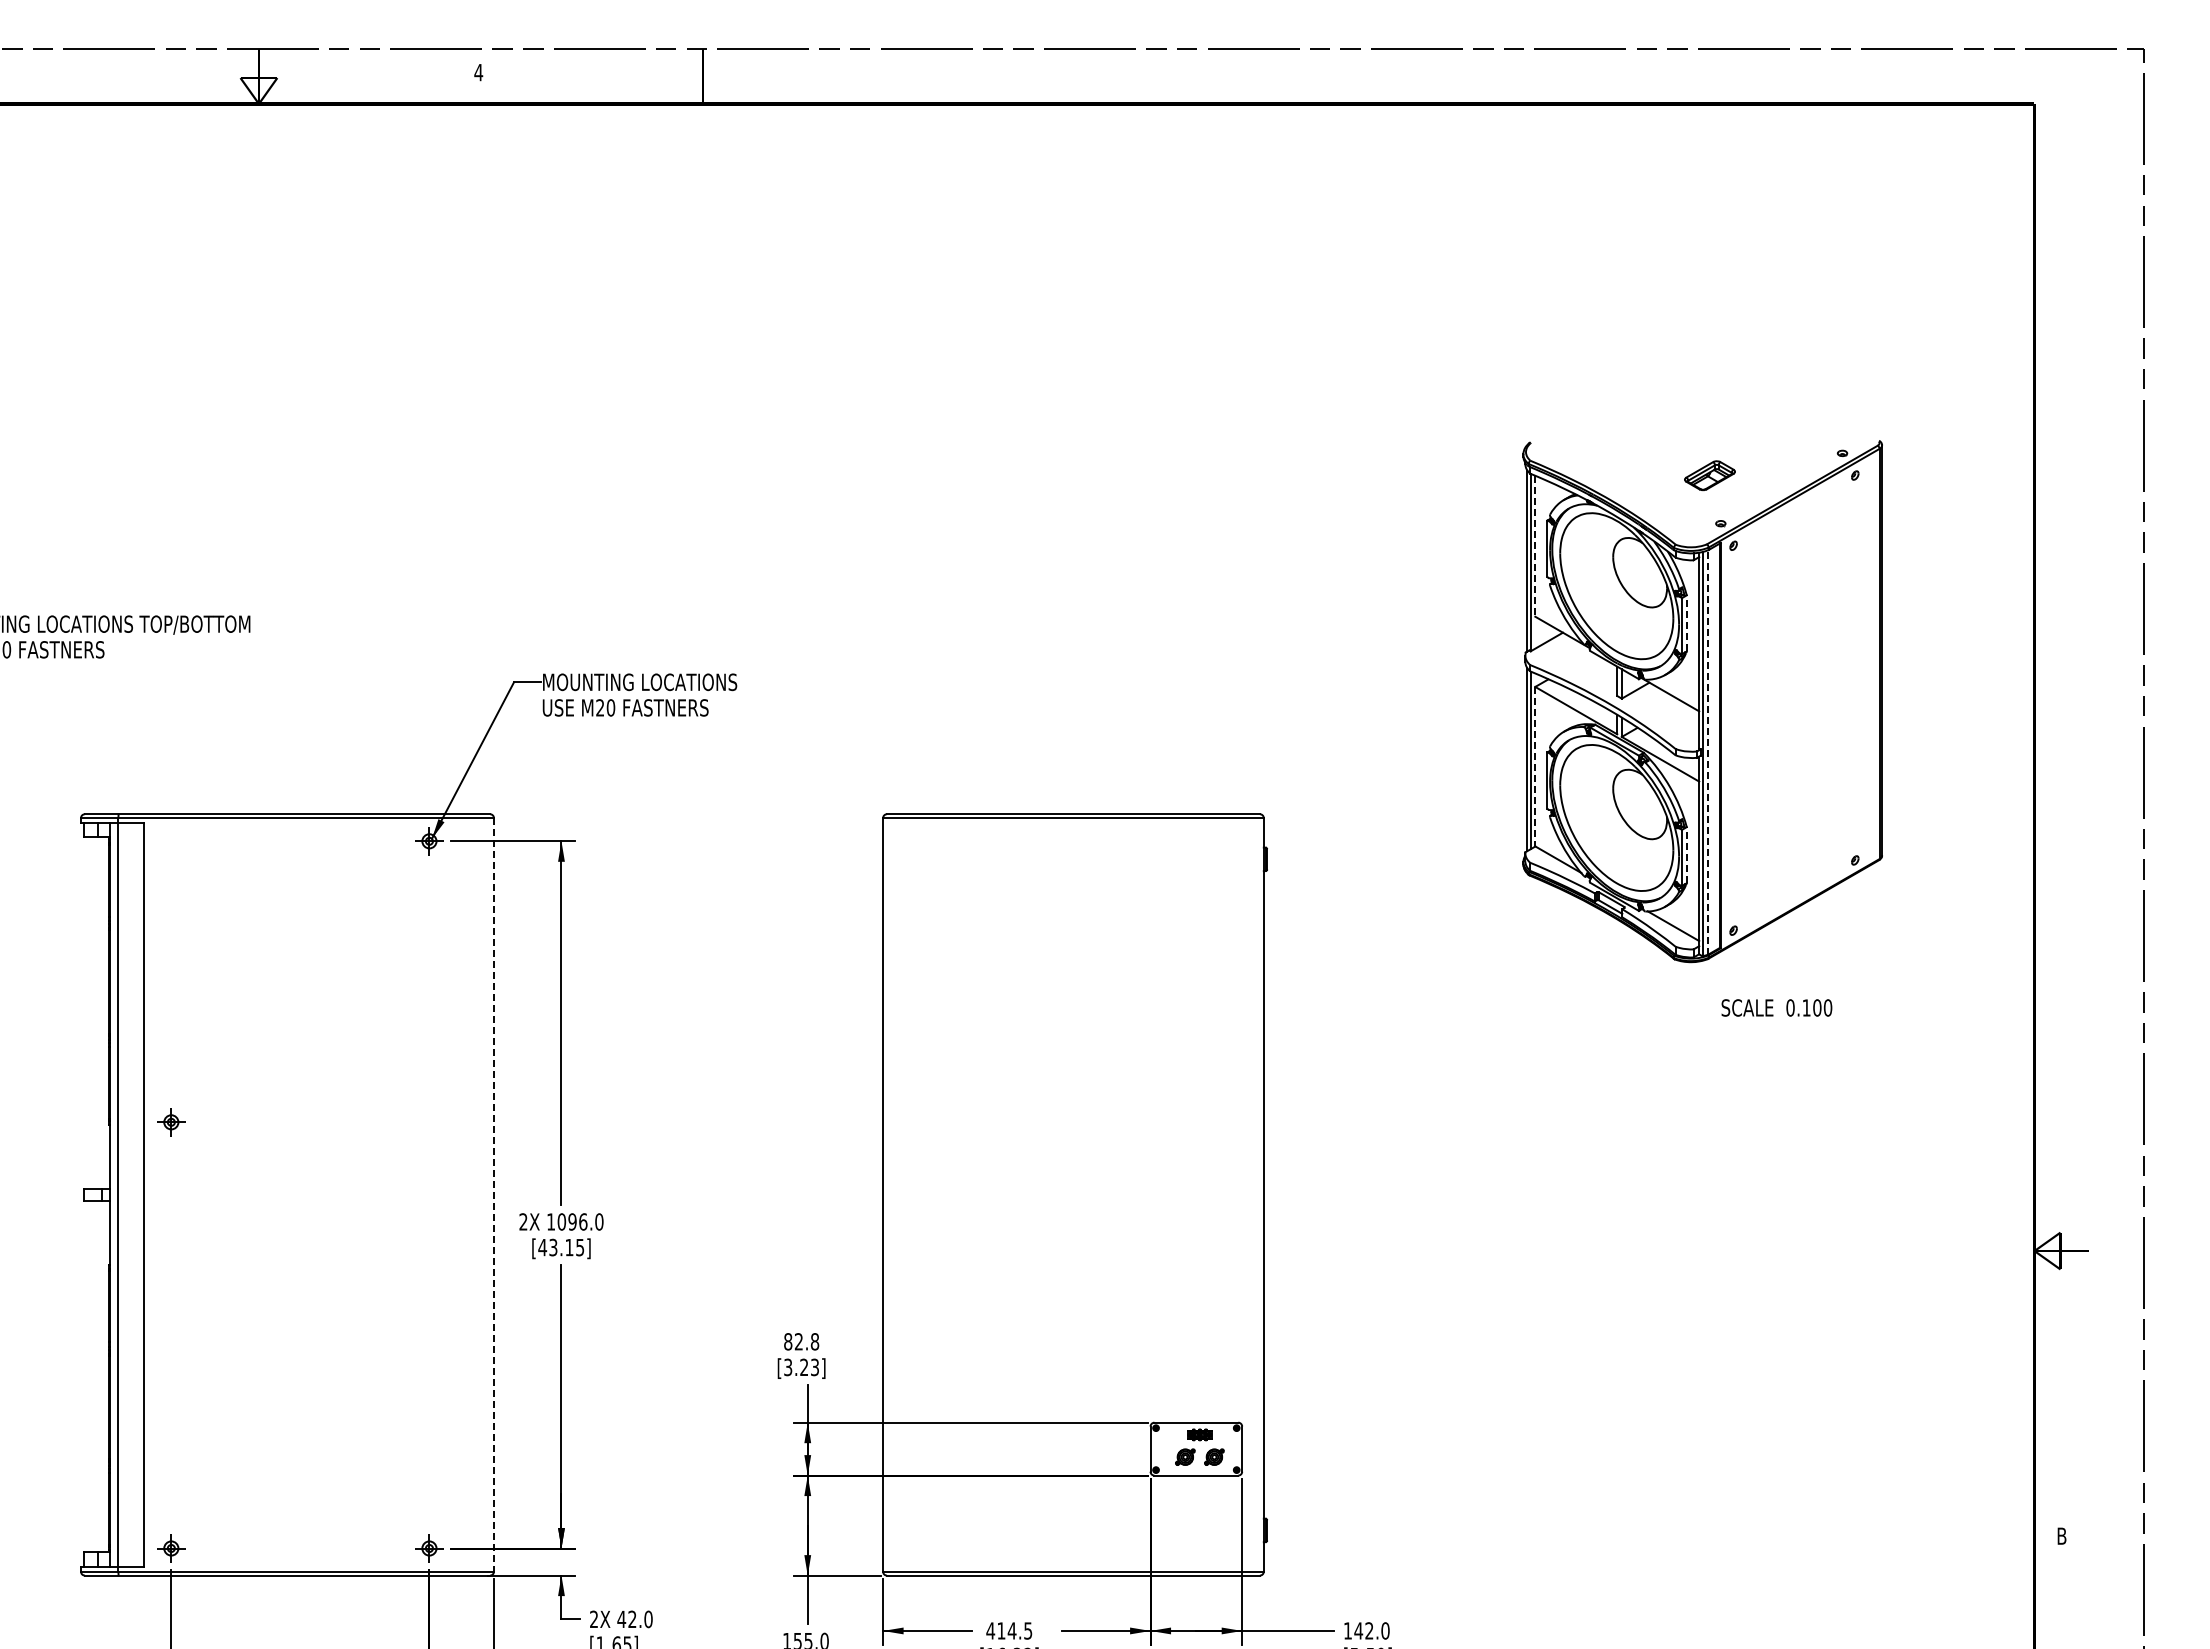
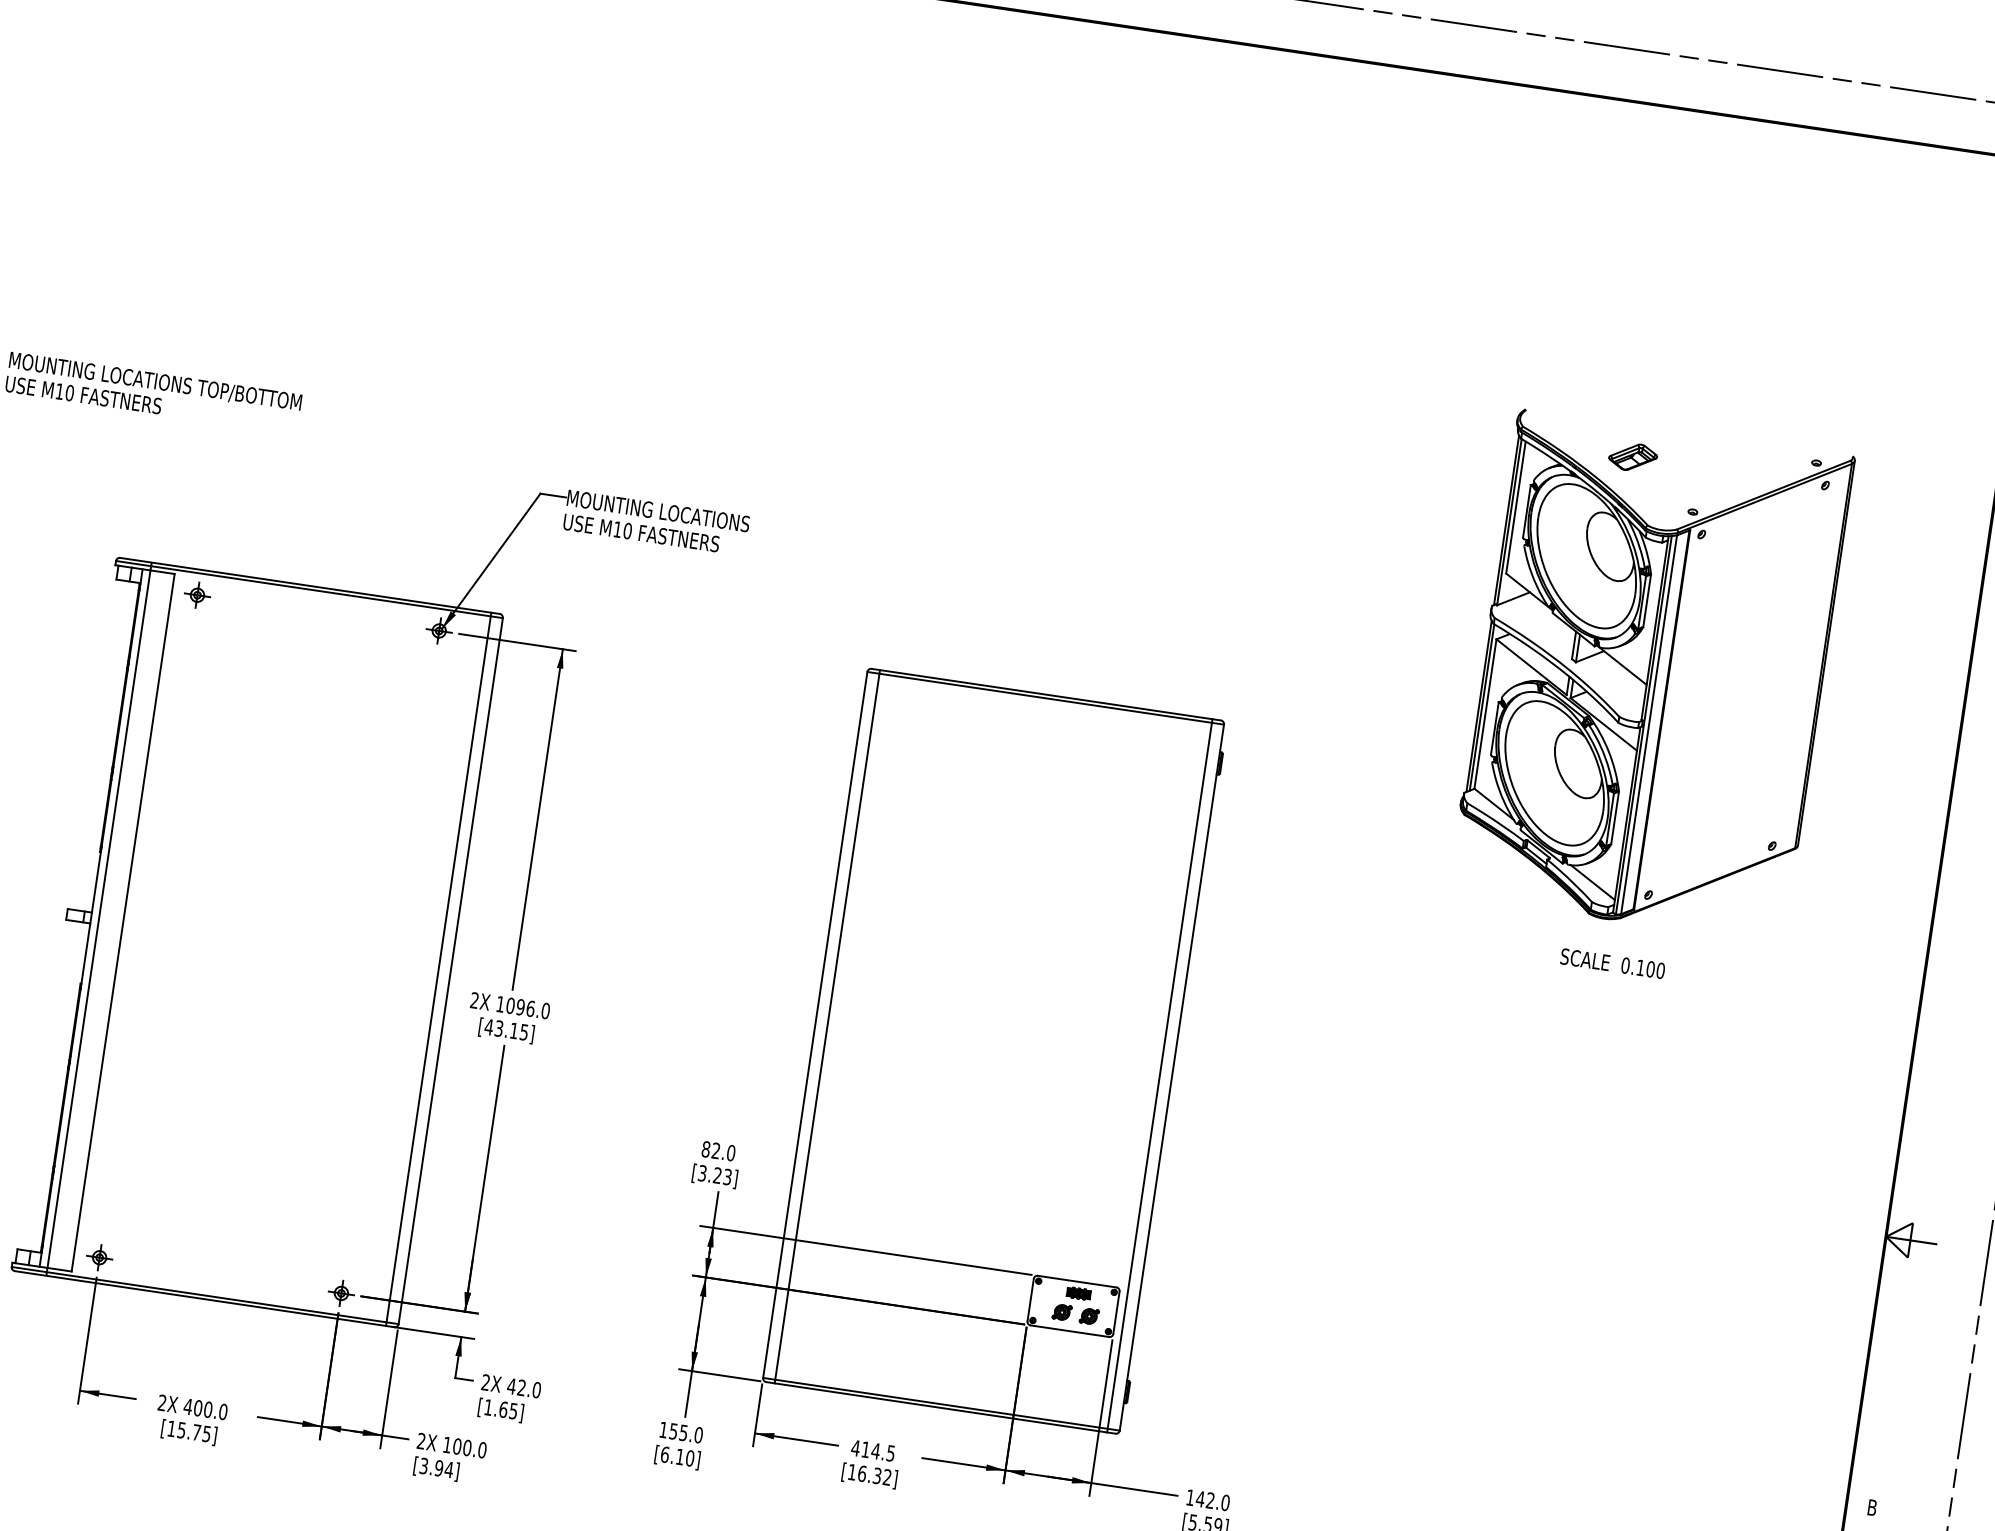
part: (1709, 475) -> (1632, 457), moved
line: (1535, 546) -> (1516, 507), dashed -> solid
line: (1686, 622) -> (1647, 599), dashed -> solid
text: (600, 707) -> (617, 529), M20 -> M10
line: (1707, 752) -> (1648, 724), dashed -> solid
line: (1535, 766) -> (1485, 713), dashed -> solid
line: (1686, 854) -> (1614, 817), dashed -> solid
text: (1776, 1007) -> (1612, 963), moved
part: (171, 1122) -> (197, 595), moved
line: (481, 1194) -> (439, 969), added
line: (493, 1194) -> (450, 970), dashed -> solid
line: (896, 1194) -> (827, 1026), added
line: (1250, 1194) -> (1159, 1075), added
text: (814, 1341) -> (730, 1152), 82.8 -> 82.0

